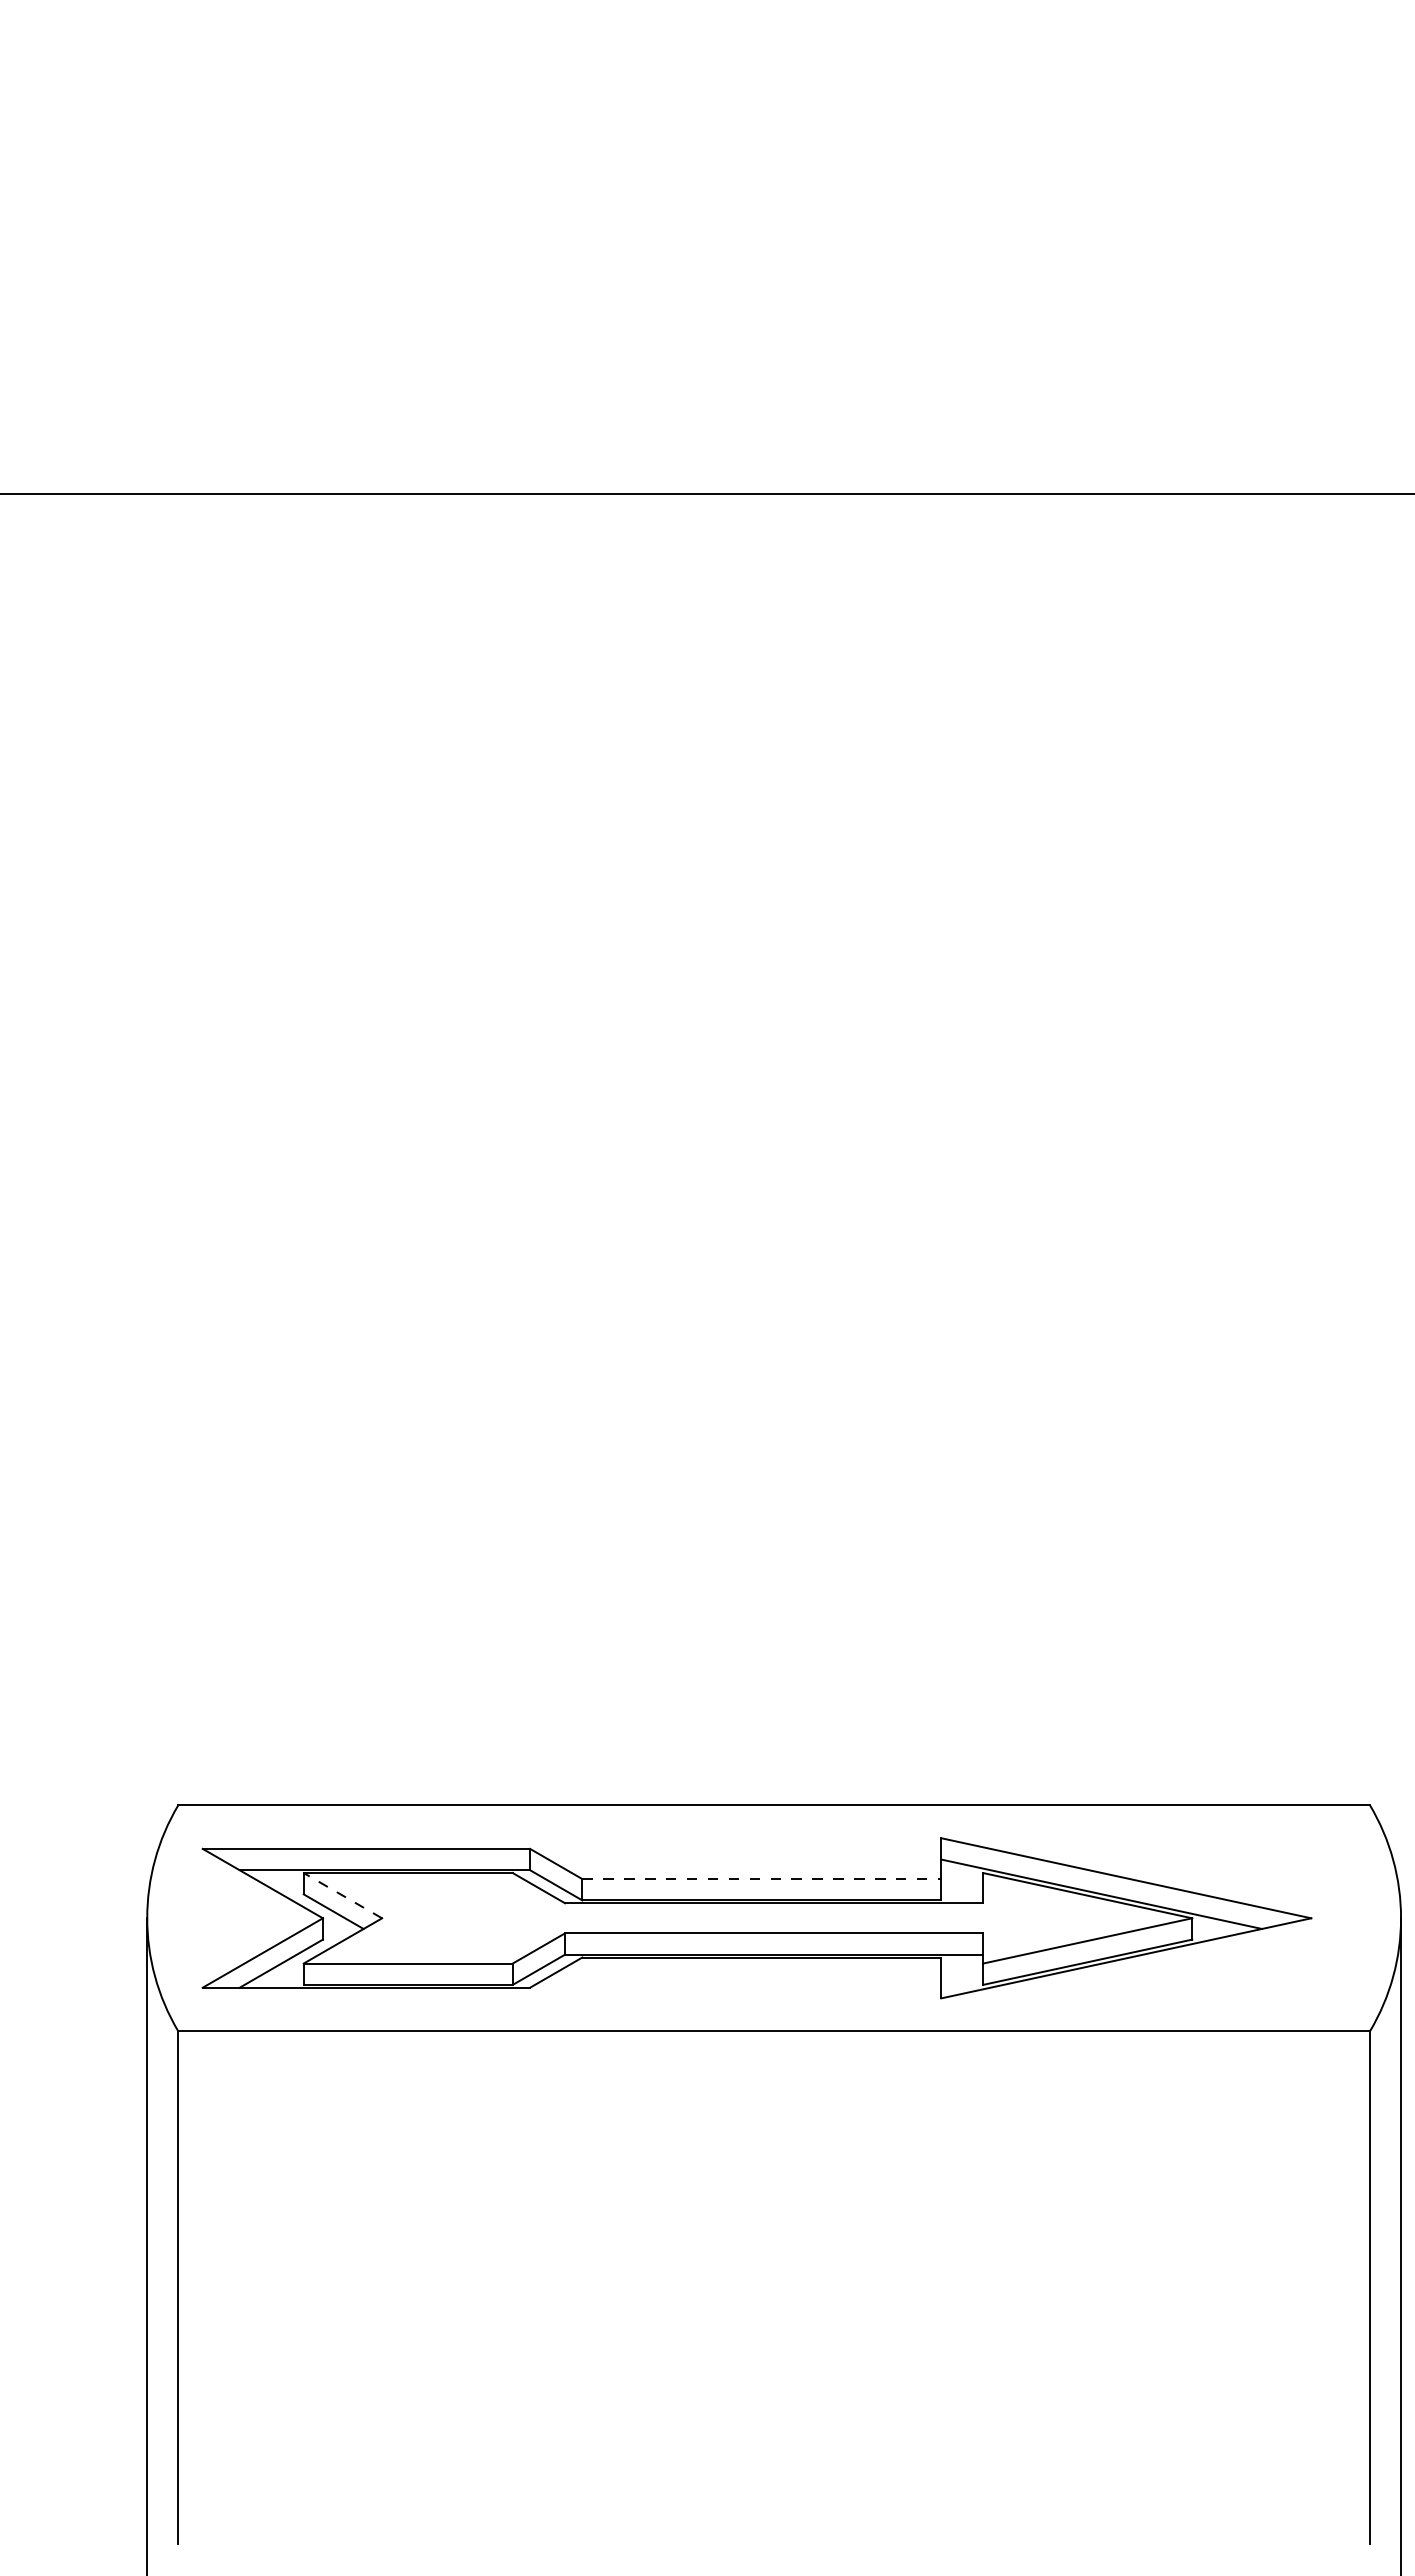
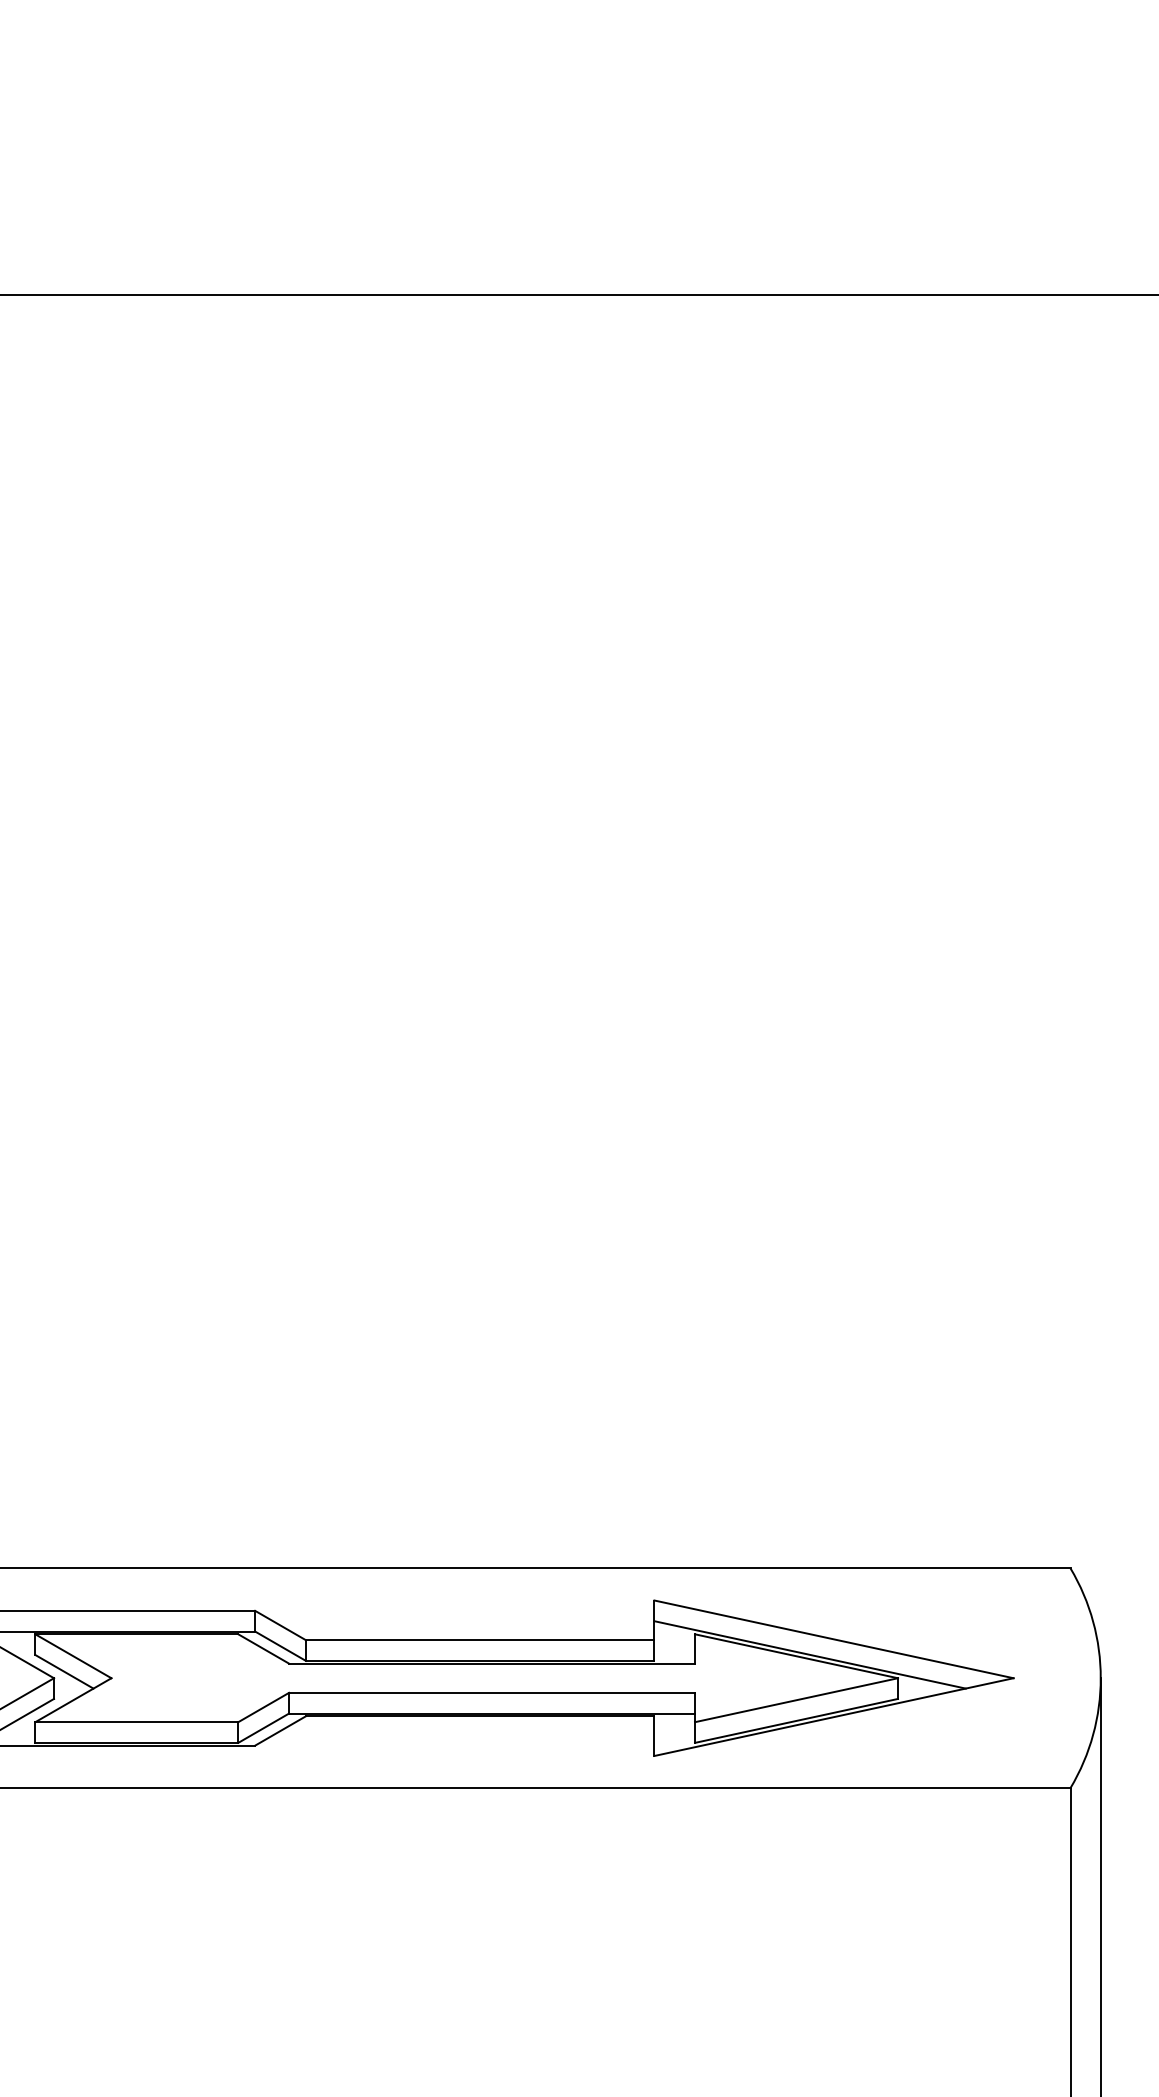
line: (762, 1879) -> (480, 1640), dashed -> solid
line: (342, 1895) -> (73, 1656), dashed -> solid

